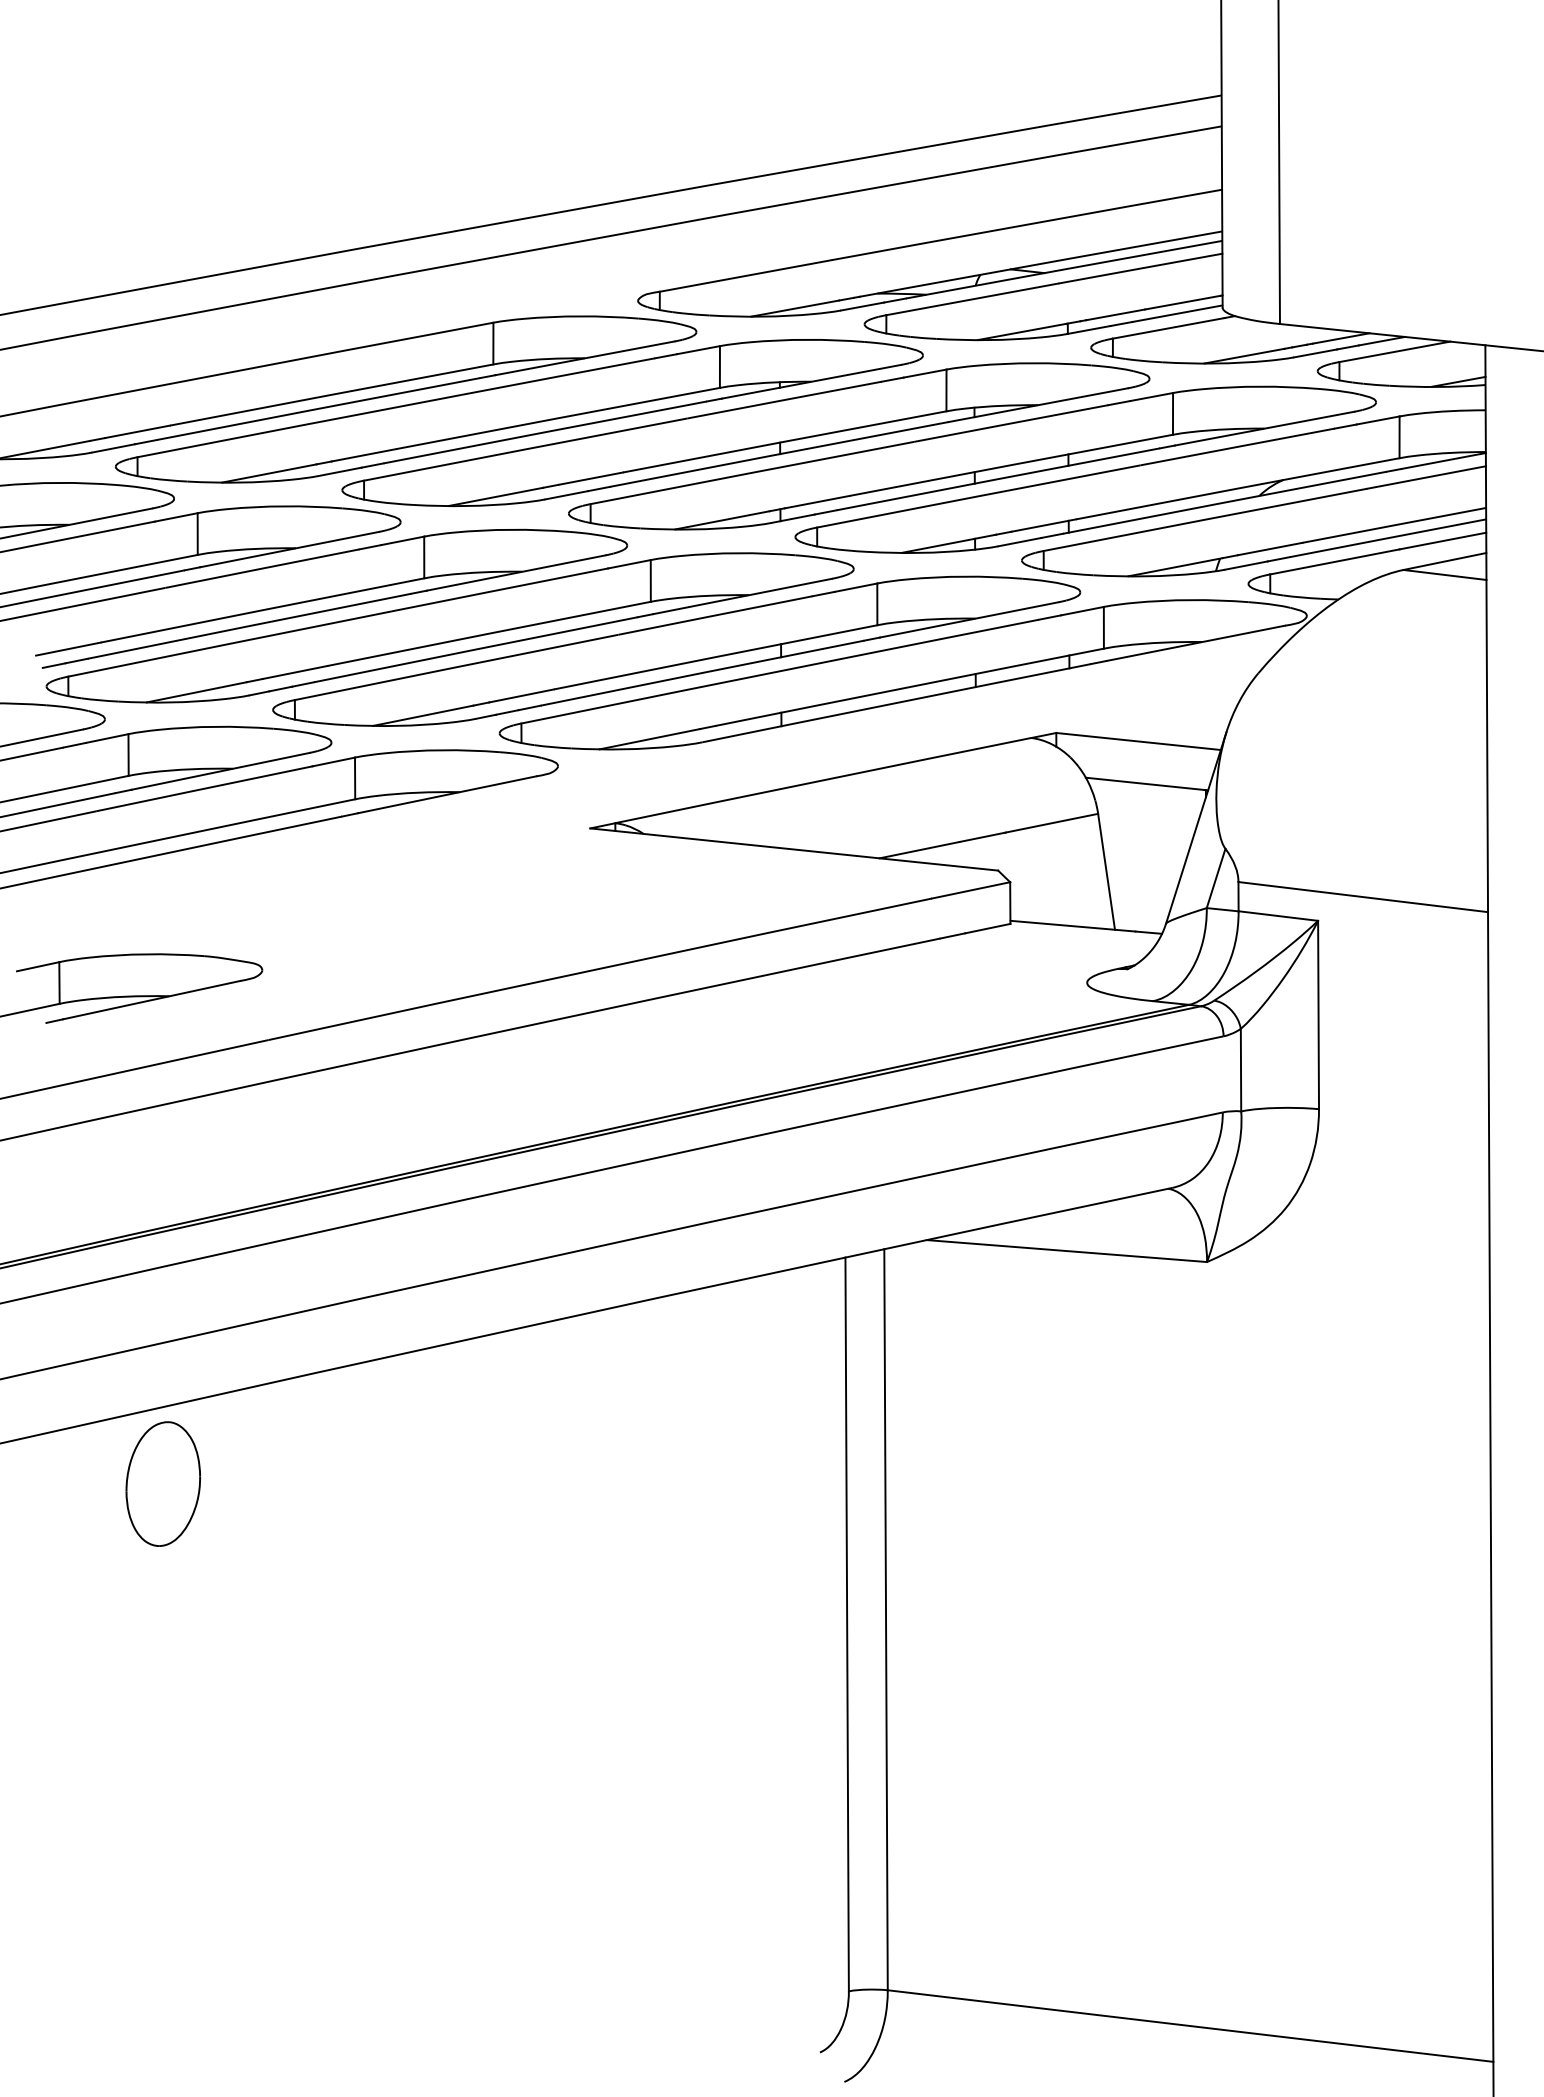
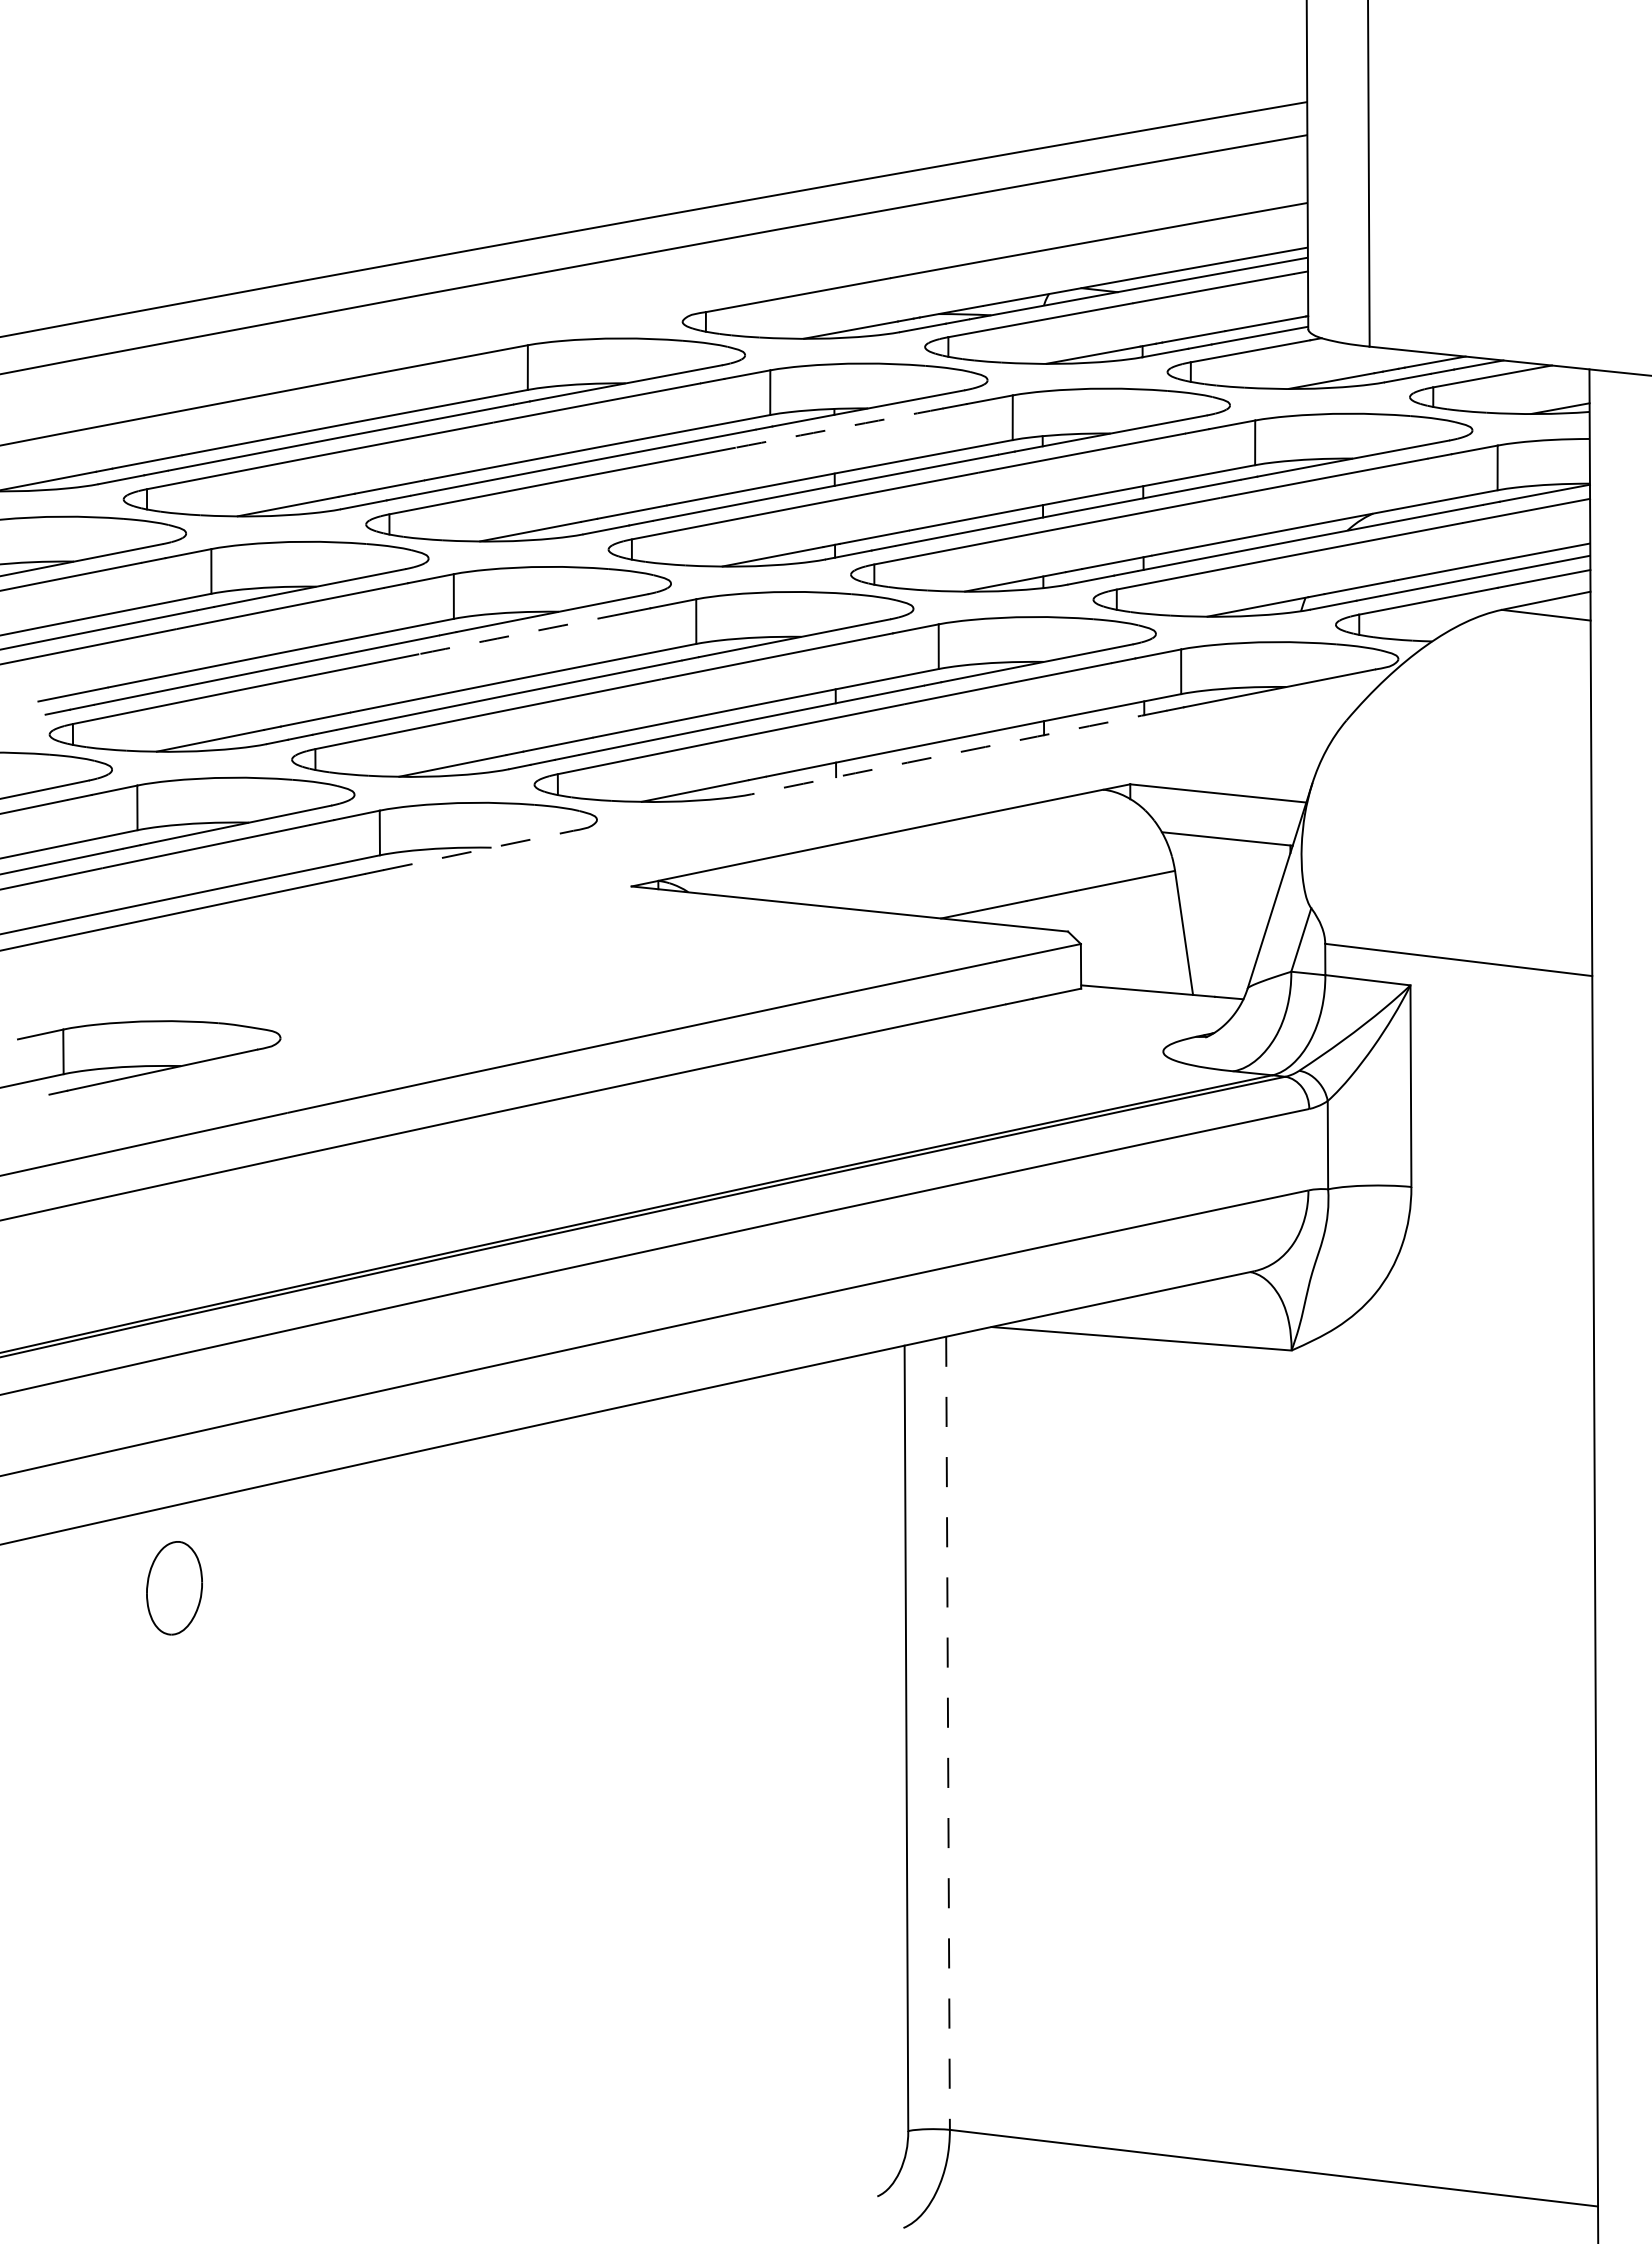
arc: (784, 400) -> (839, 428), solid -> dashed
arc: (489, 592) -> (523, 633), solid -> dashed
arc: (896, 703) -> (959, 752), solid -> dashed
line: (447, 794) -> (478, 850), solid -> dashed
part: (163, 1484) -> (174, 1588), size x0.7
line: (886, 1619) -> (948, 1733), solid -> dashed

